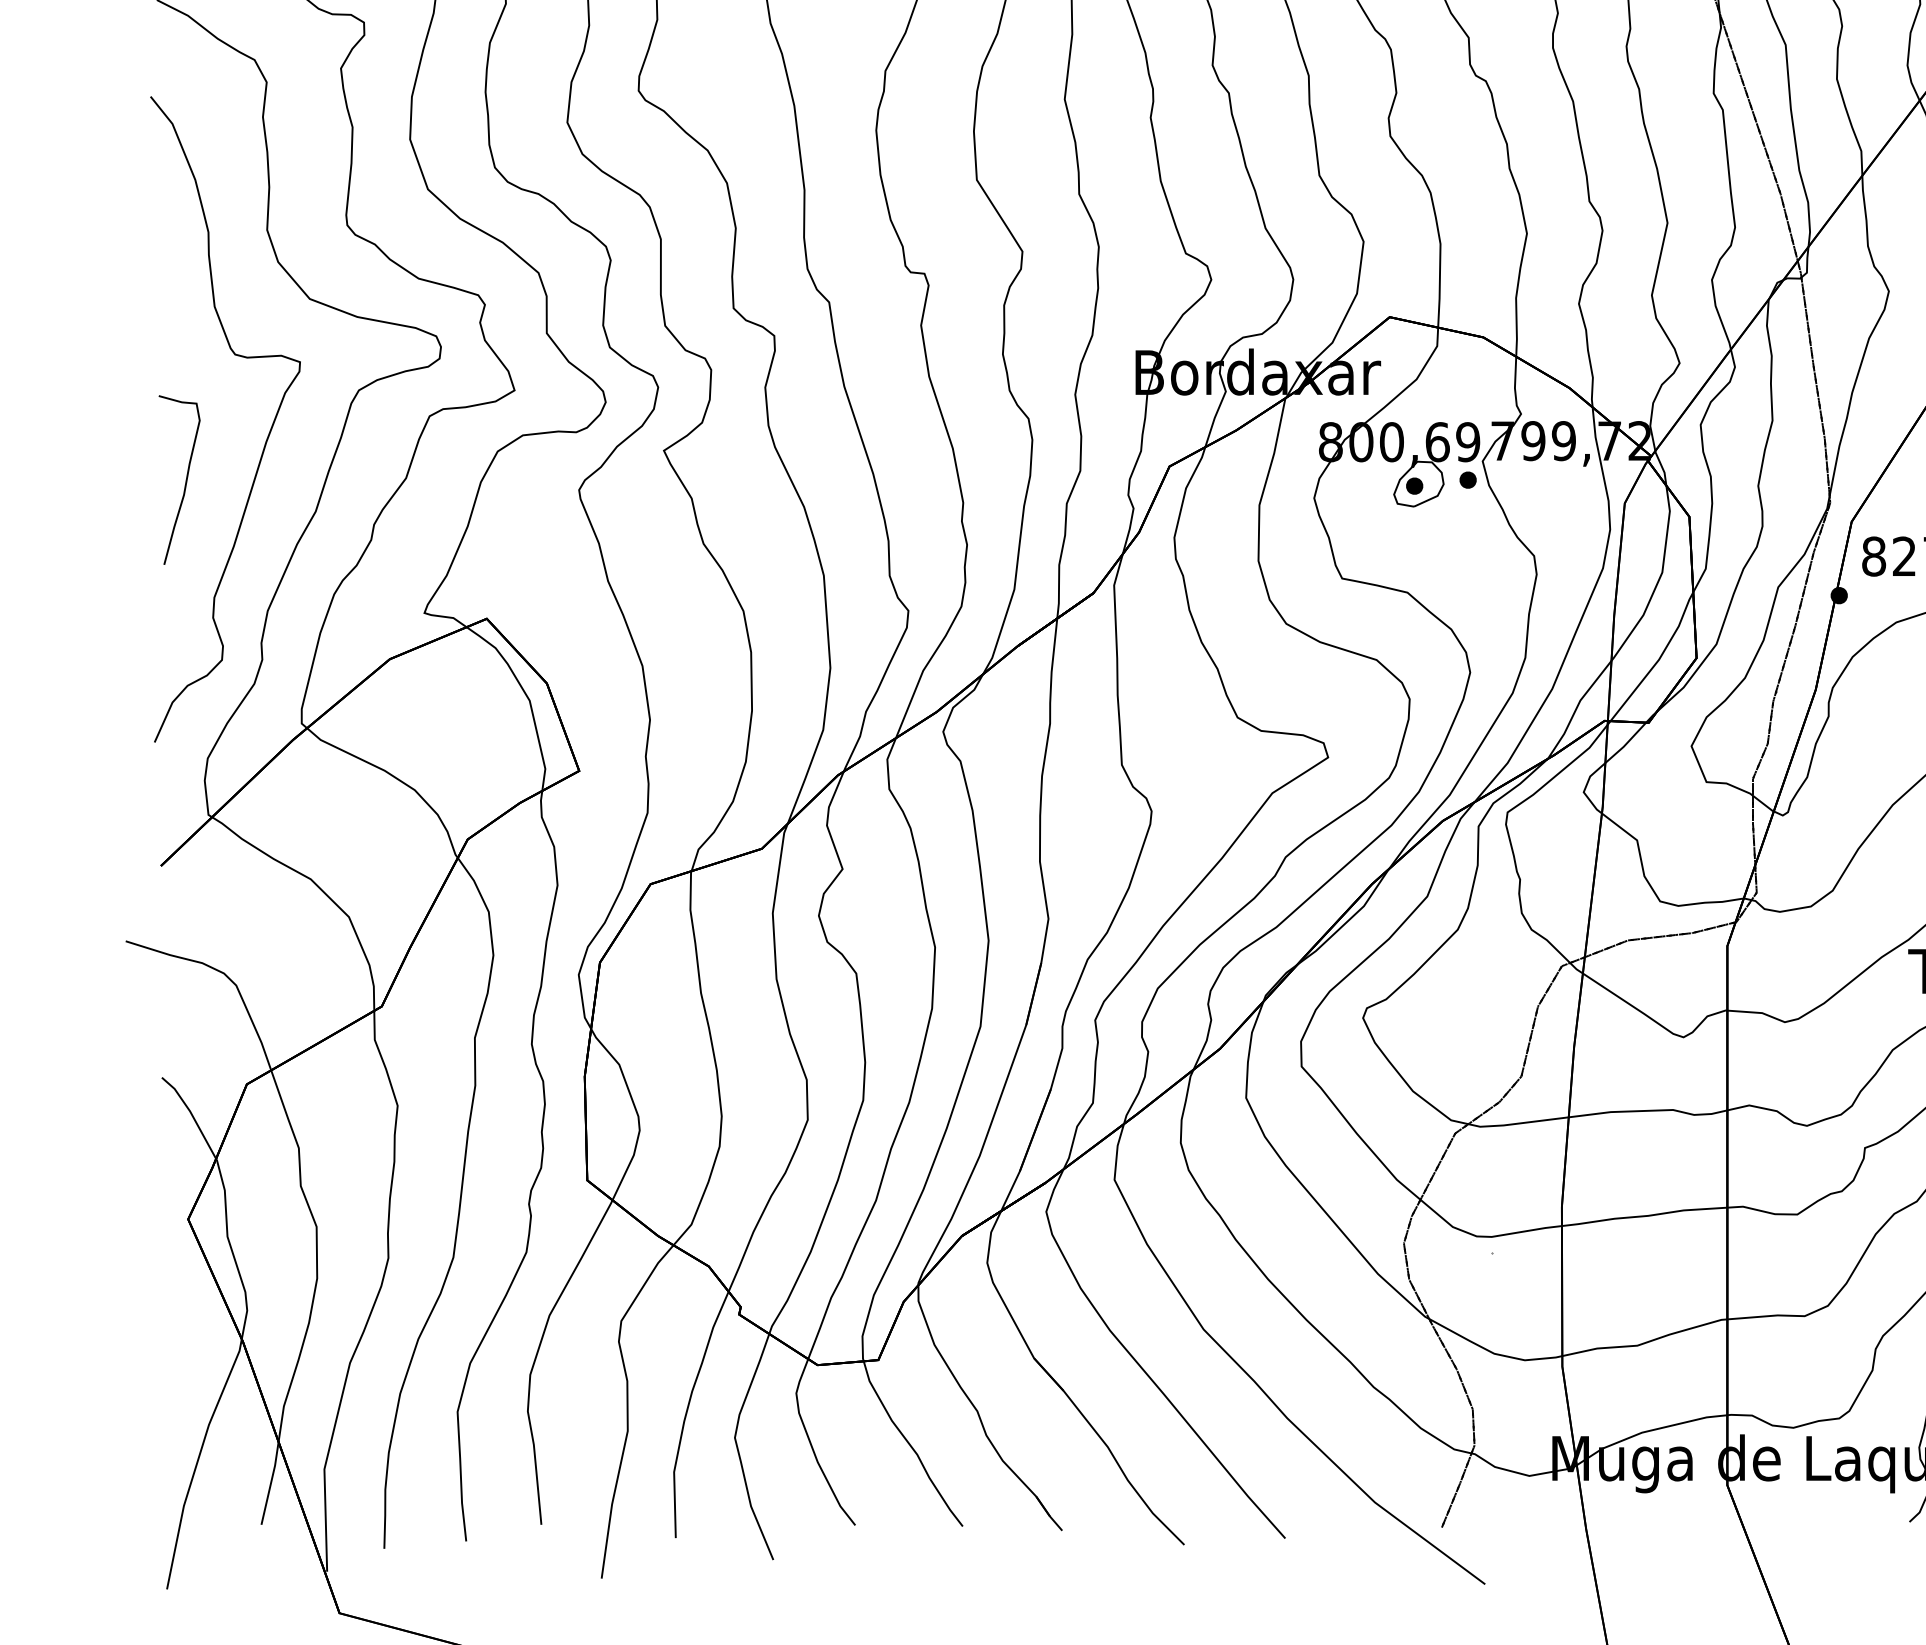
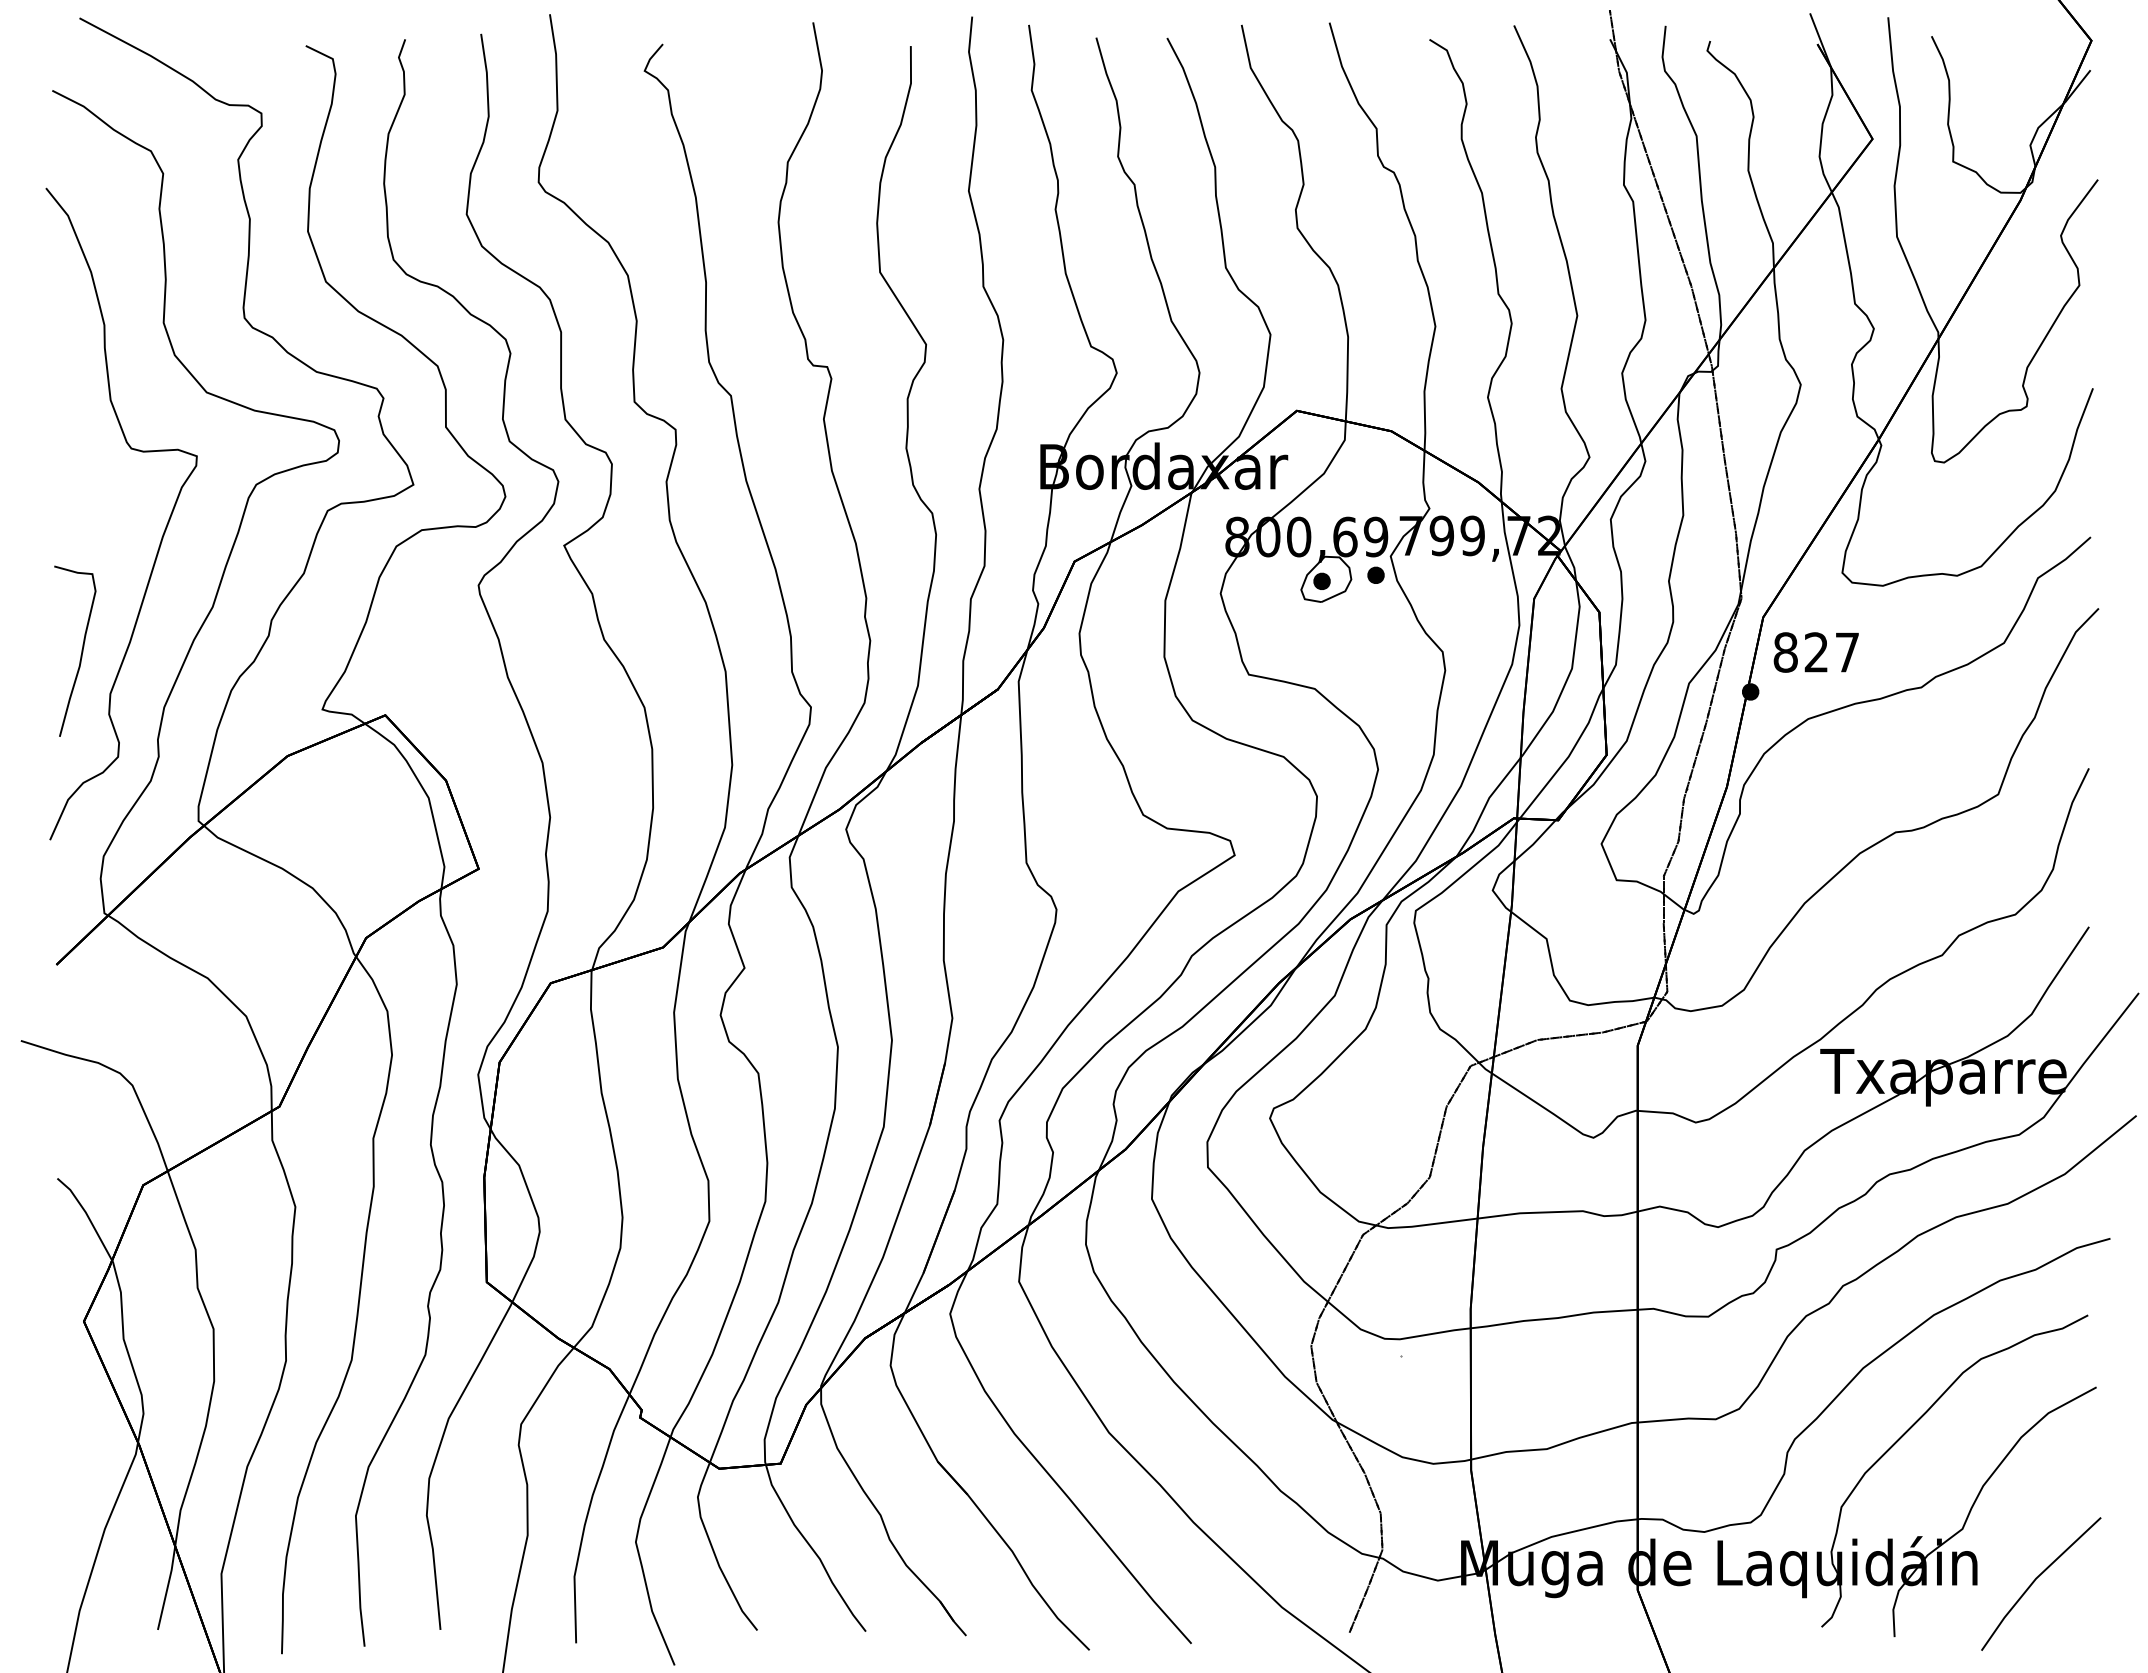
curve: (185, 479) -> (81, 650), moved

